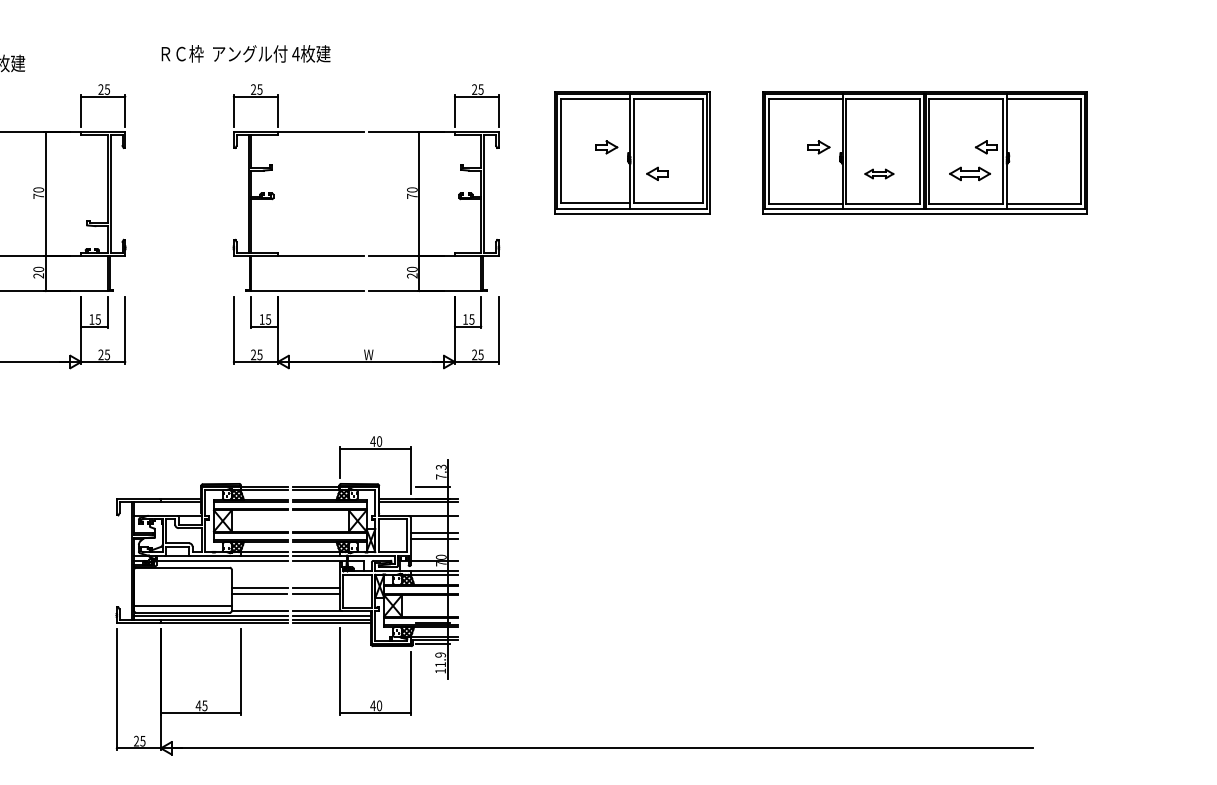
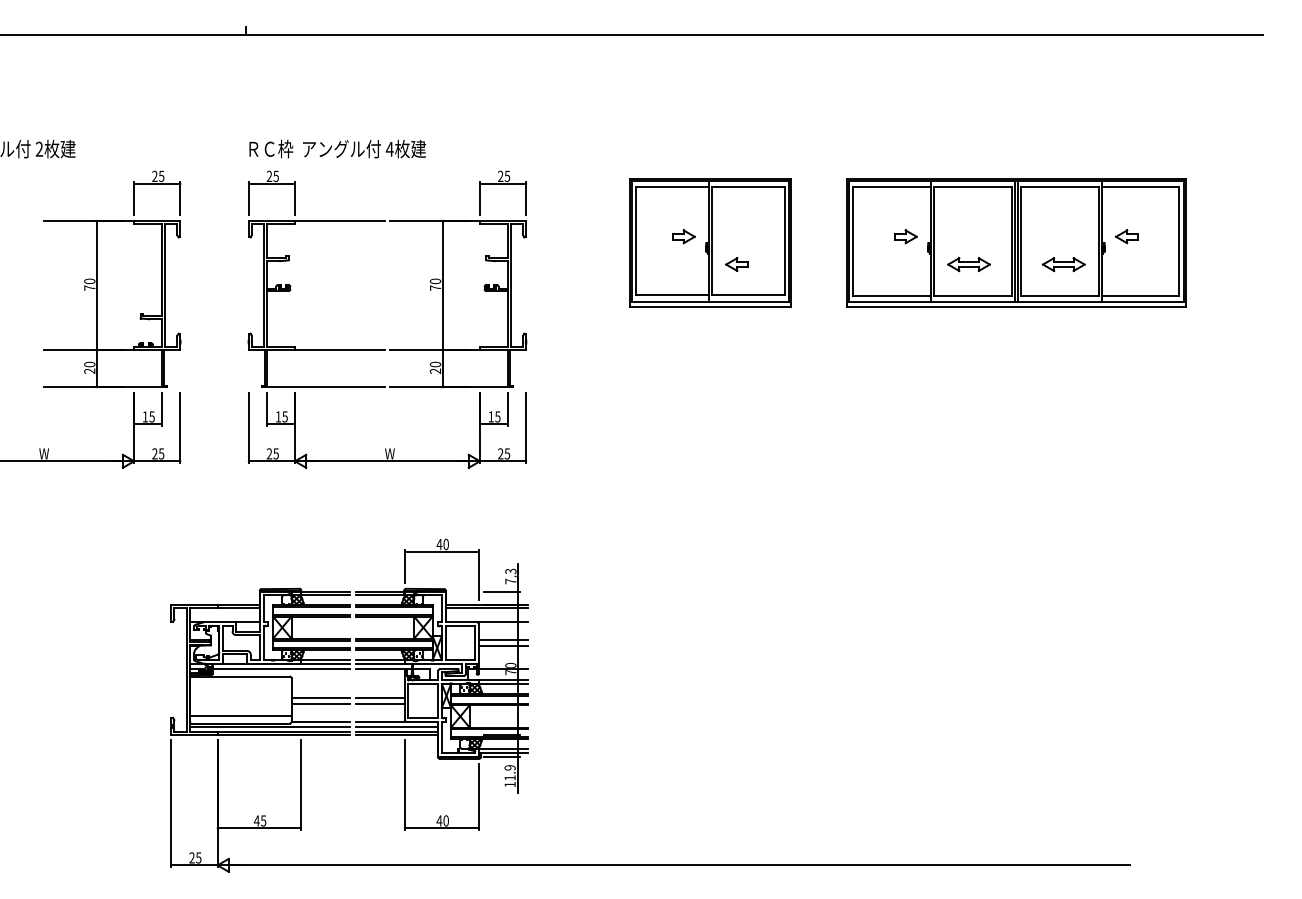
text: (245, 53) -> (337, 148), moved
part: (985, 147) -> (1126, 236), moved
part: (878, 173) -> (968, 264), size x1.43
part: (364, 255) -> (385, 349), moved

